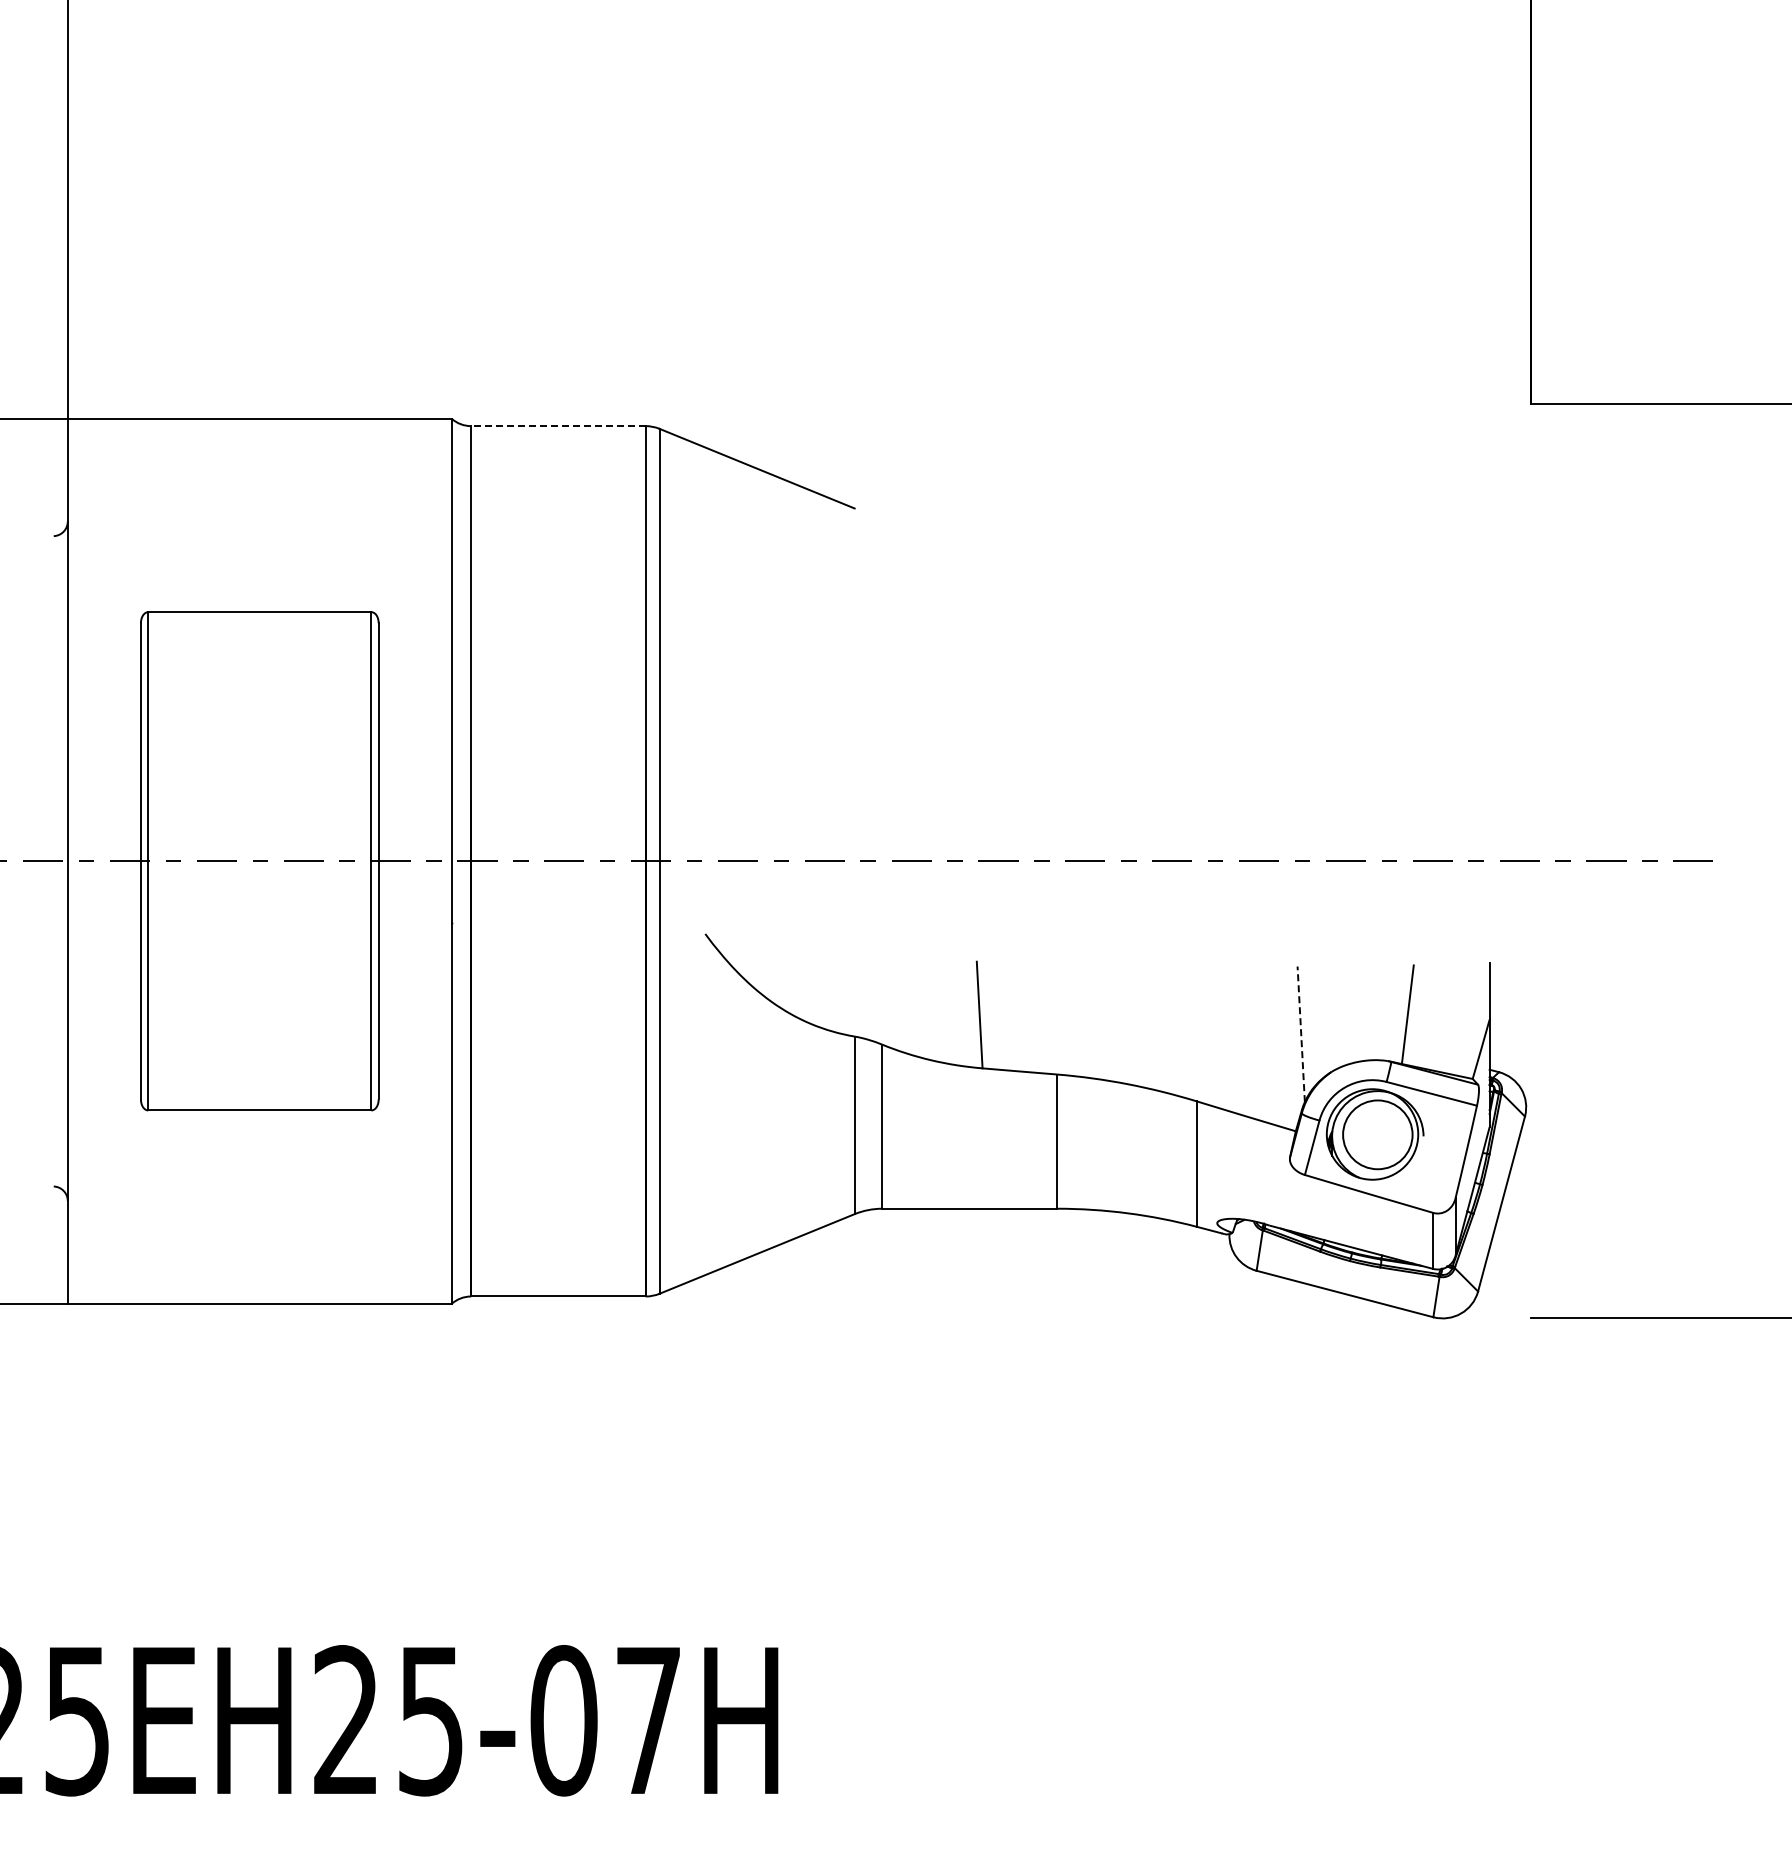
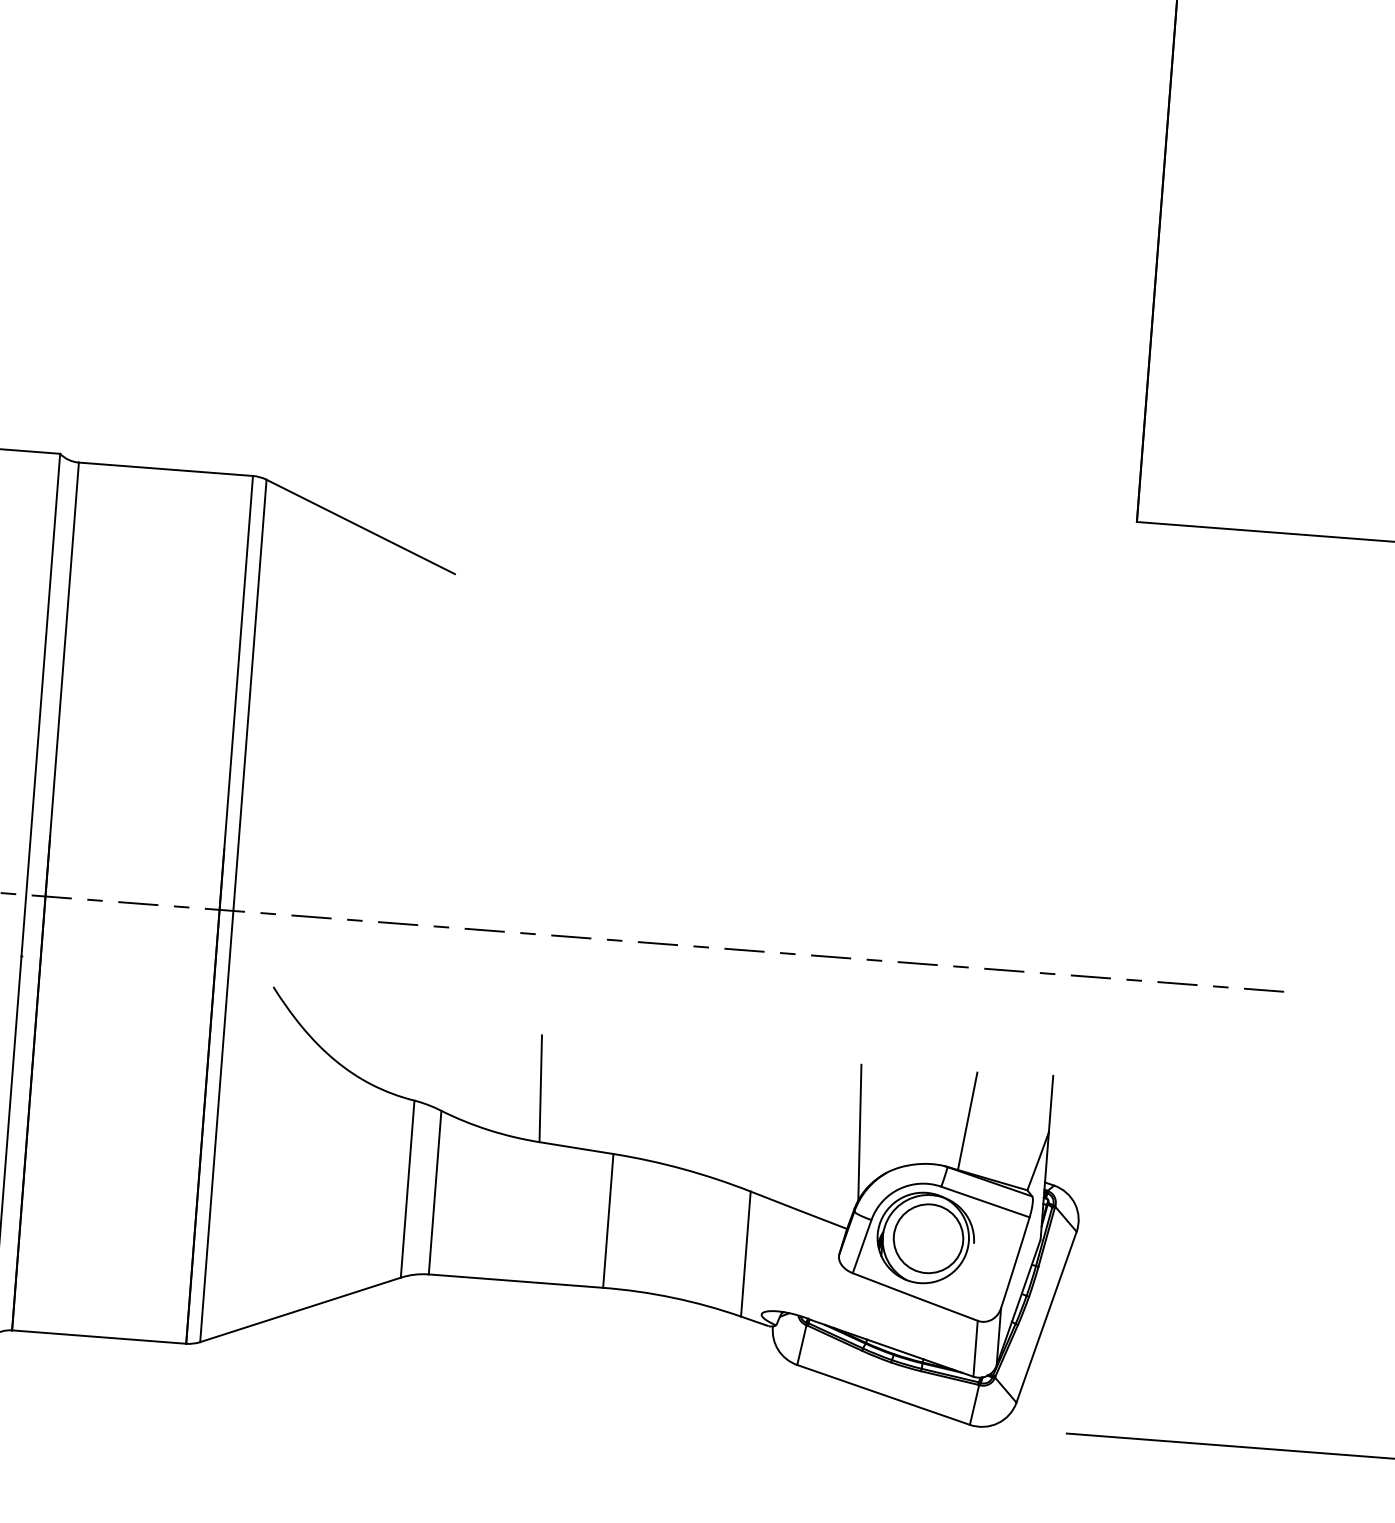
line: (557, 426) -> (164, 469), dashed -> solid
line: (1301, 1034) -> (860, 1132), dashed -> solid

